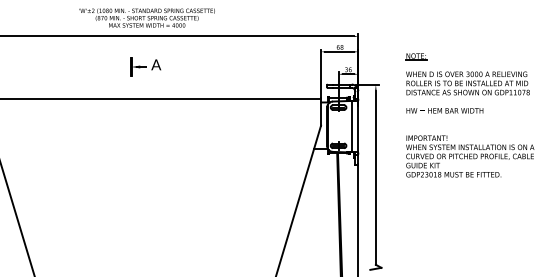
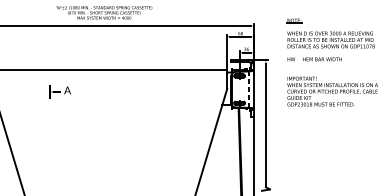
part: (145, 66) -> (59, 91), moved
part: (469, 115) -> (332, 62), moved
line: (351, 126) -> (248, 89), solid -> dashed

